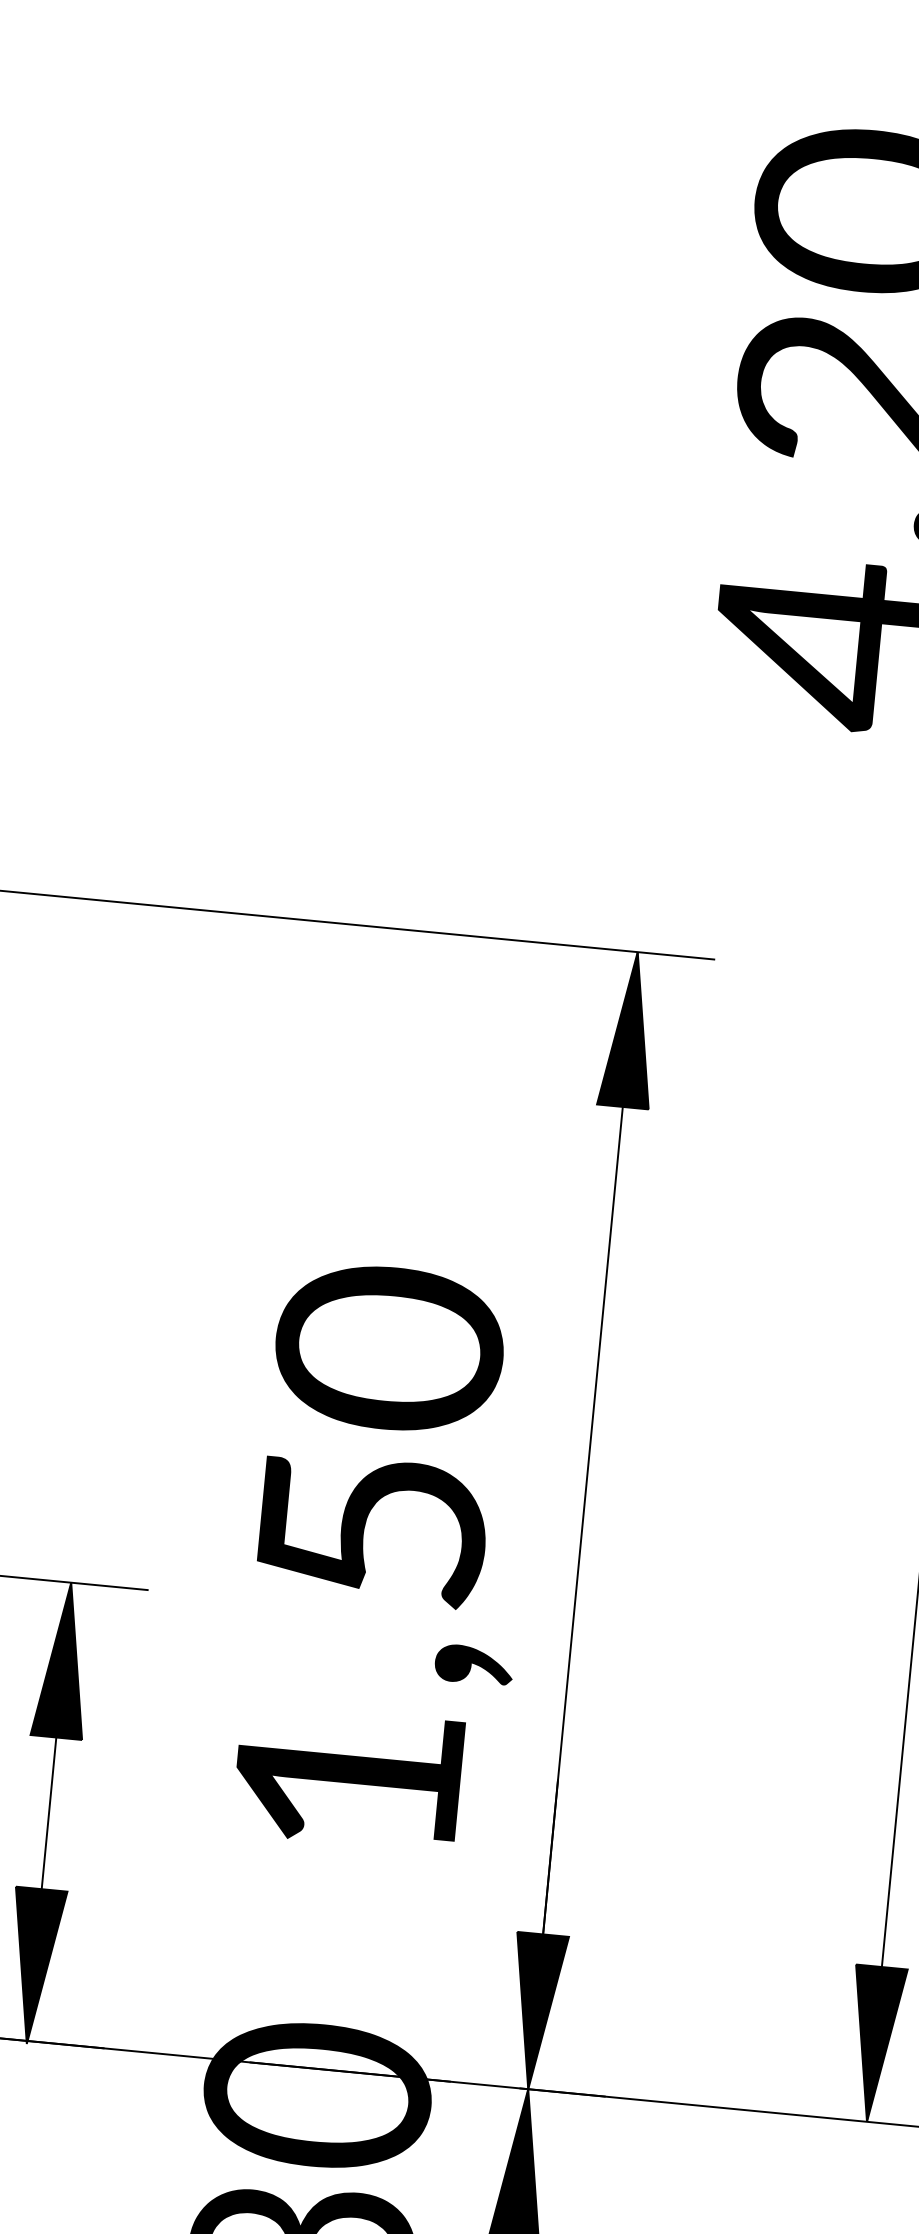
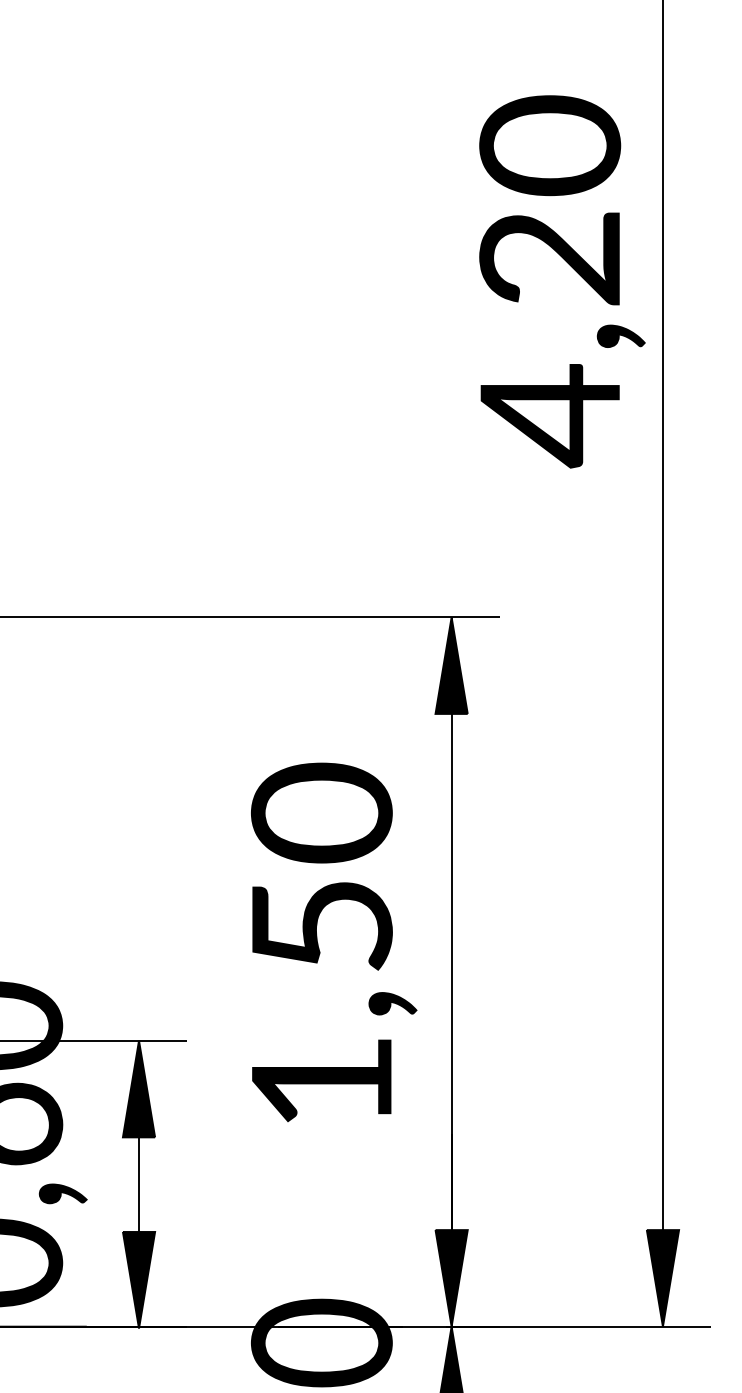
text: (389, 1557) -> (334, 942), moved

